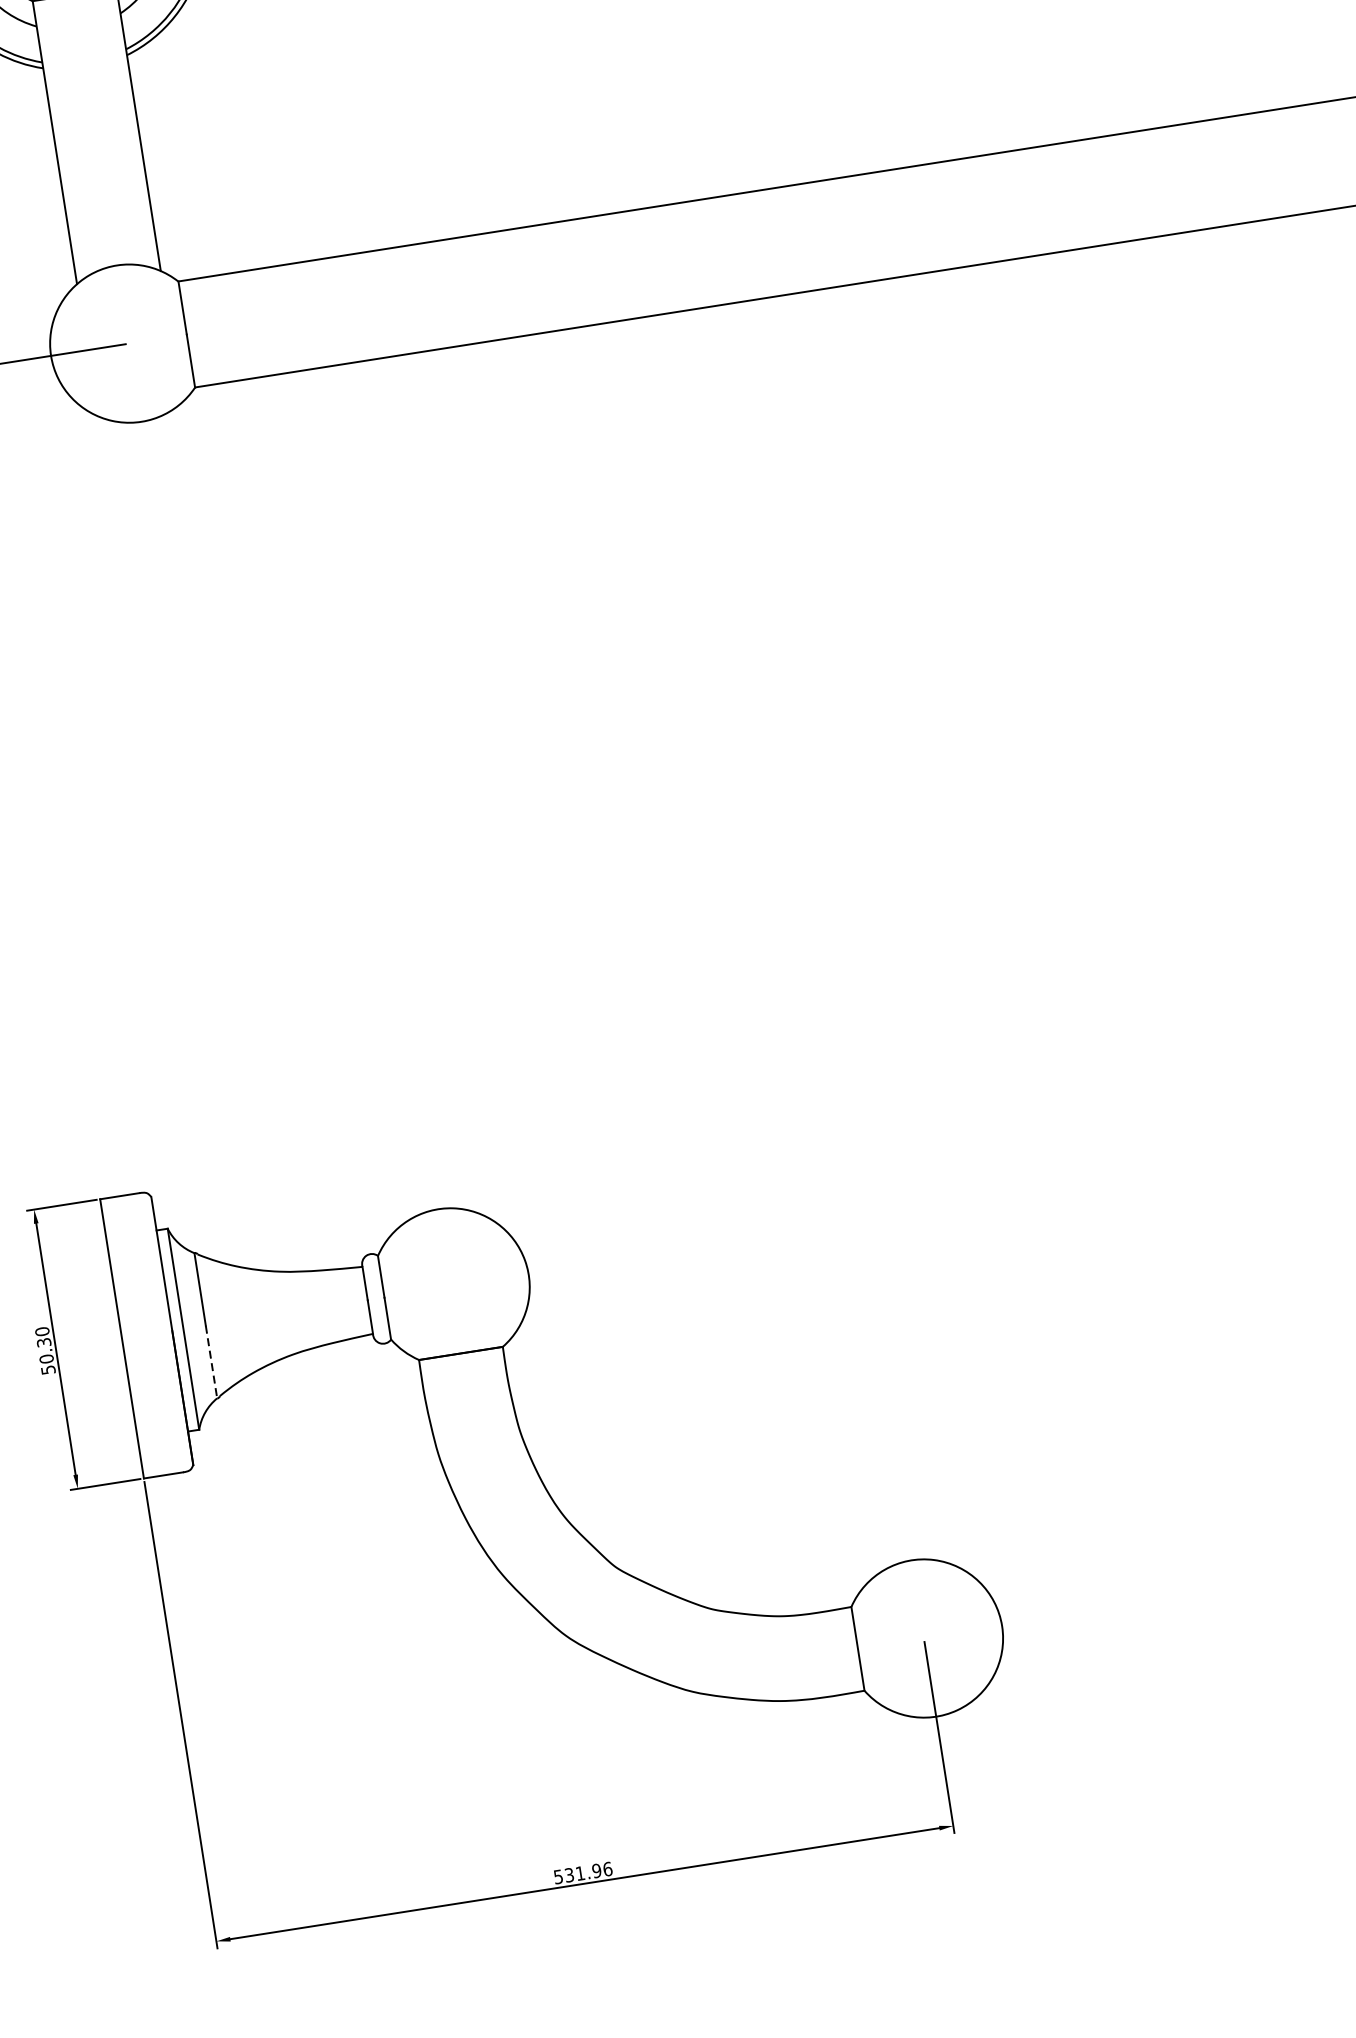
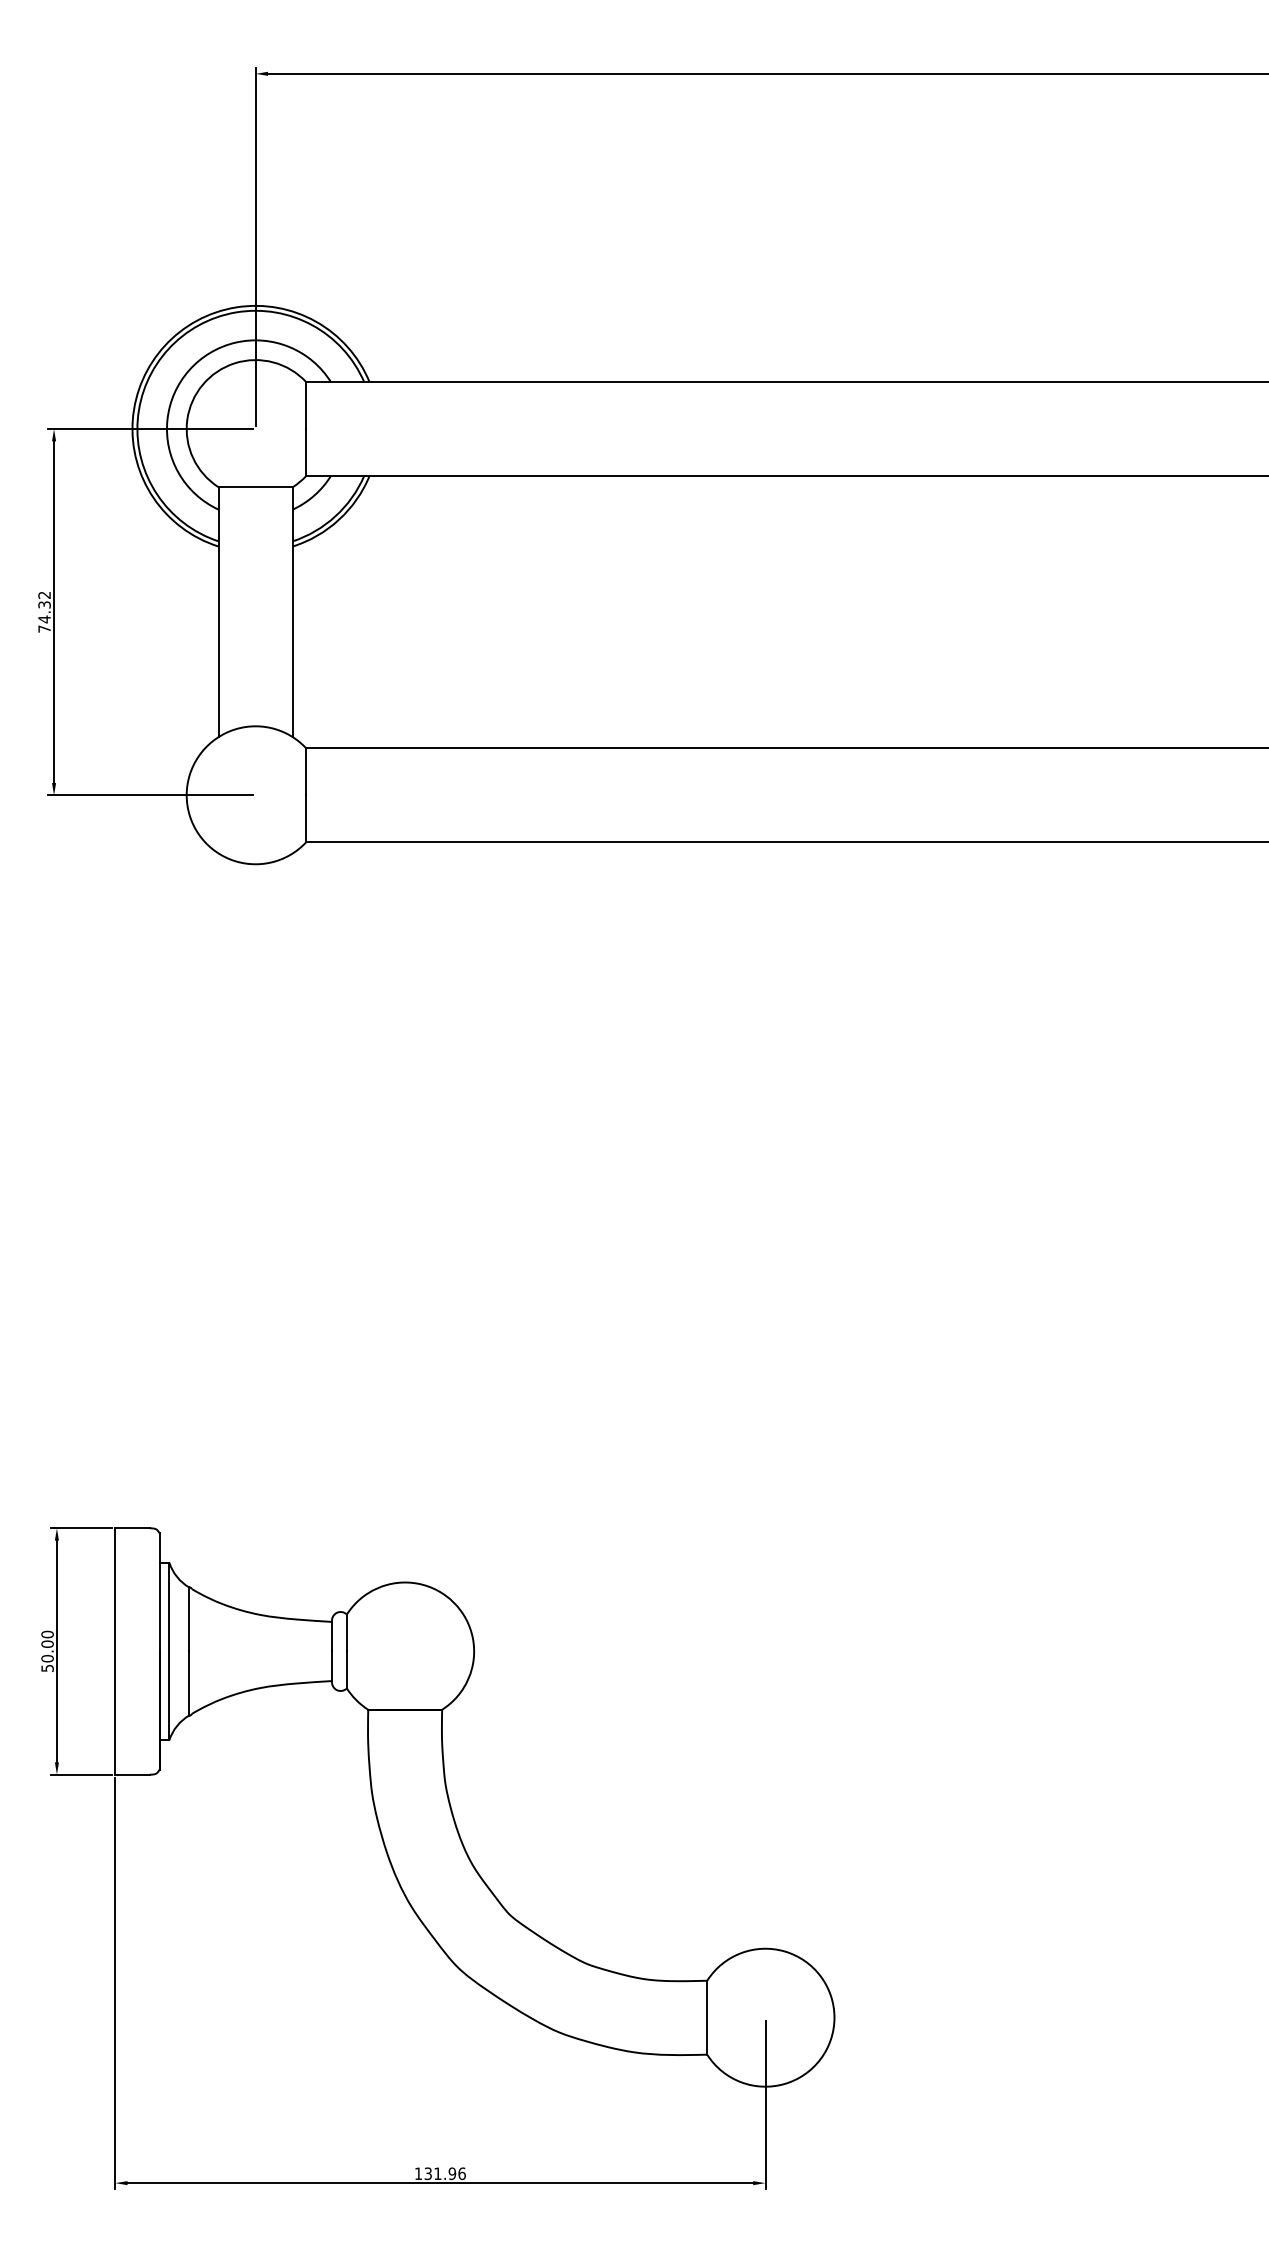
text: (43, 1341) -> (47, 1643), 50.30 -> 50.00
line: (212, 1363) -> (189, 1684), dashed -> solid
text: (558, 1876) -> (418, 2173), 531.96 -> 131.96

